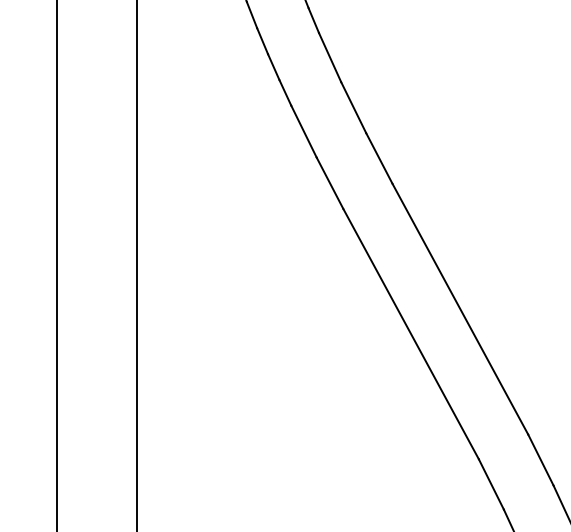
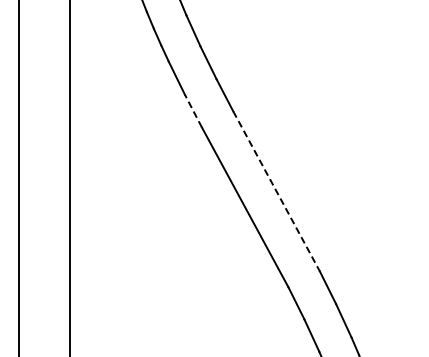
line: (330, 182) -> (193, 110), solid -> dashed
line: (460, 309) -> (276, 191), solid -> dashed

